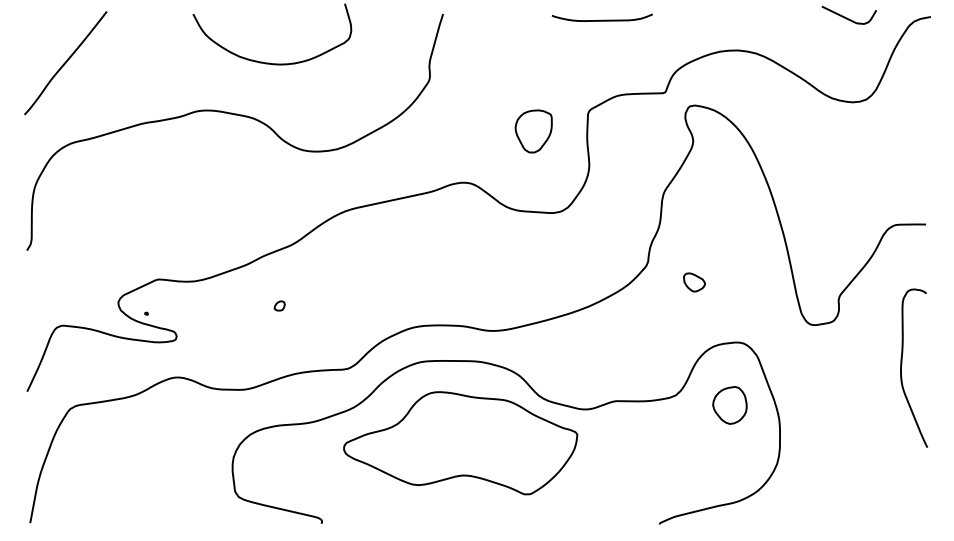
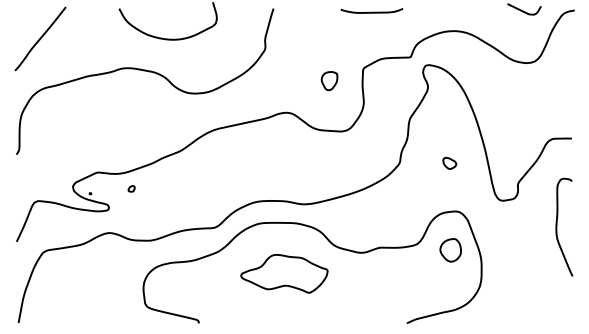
part: (533, 130) -> (329, 80), size x0.7
part: (693, 281) -> (449, 162), moved
part: (279, 305) -> (131, 188), moved
part: (460, 442) -> (284, 273), size x0.6

